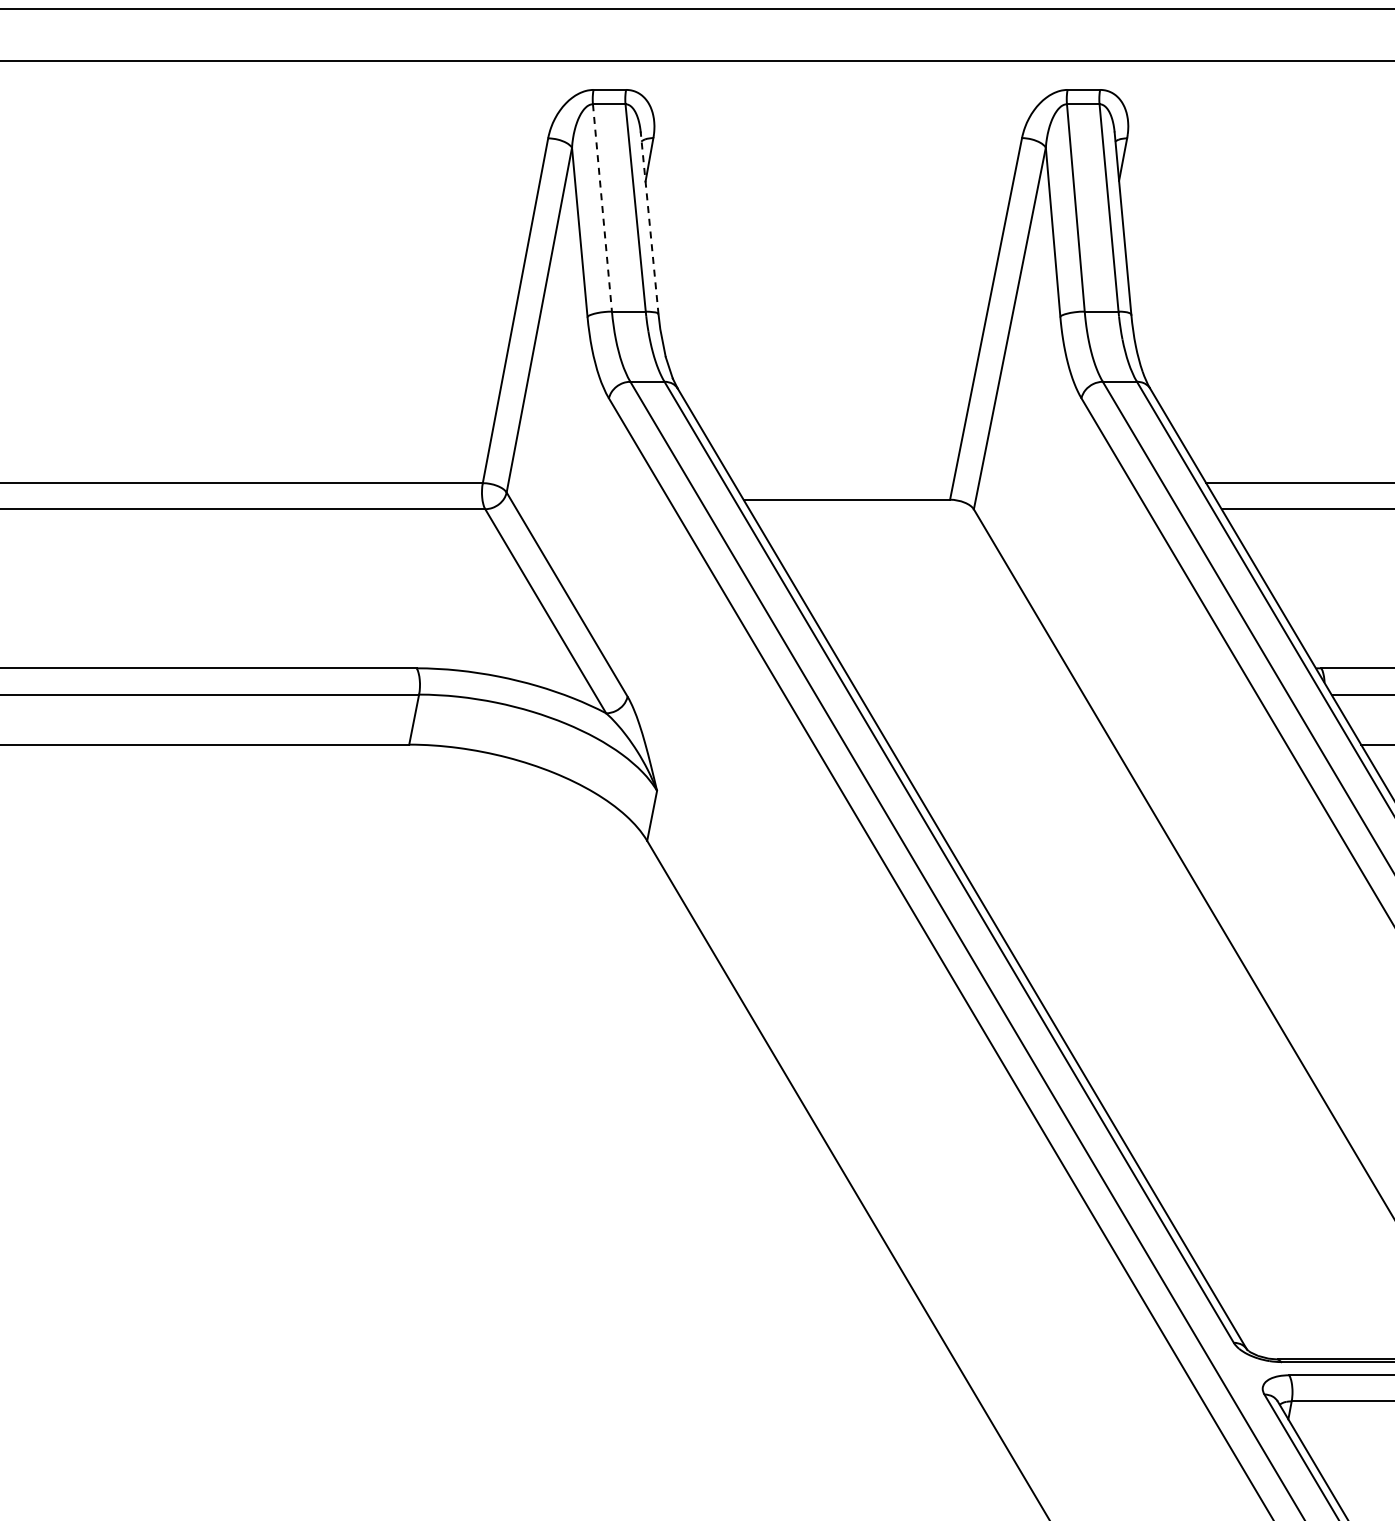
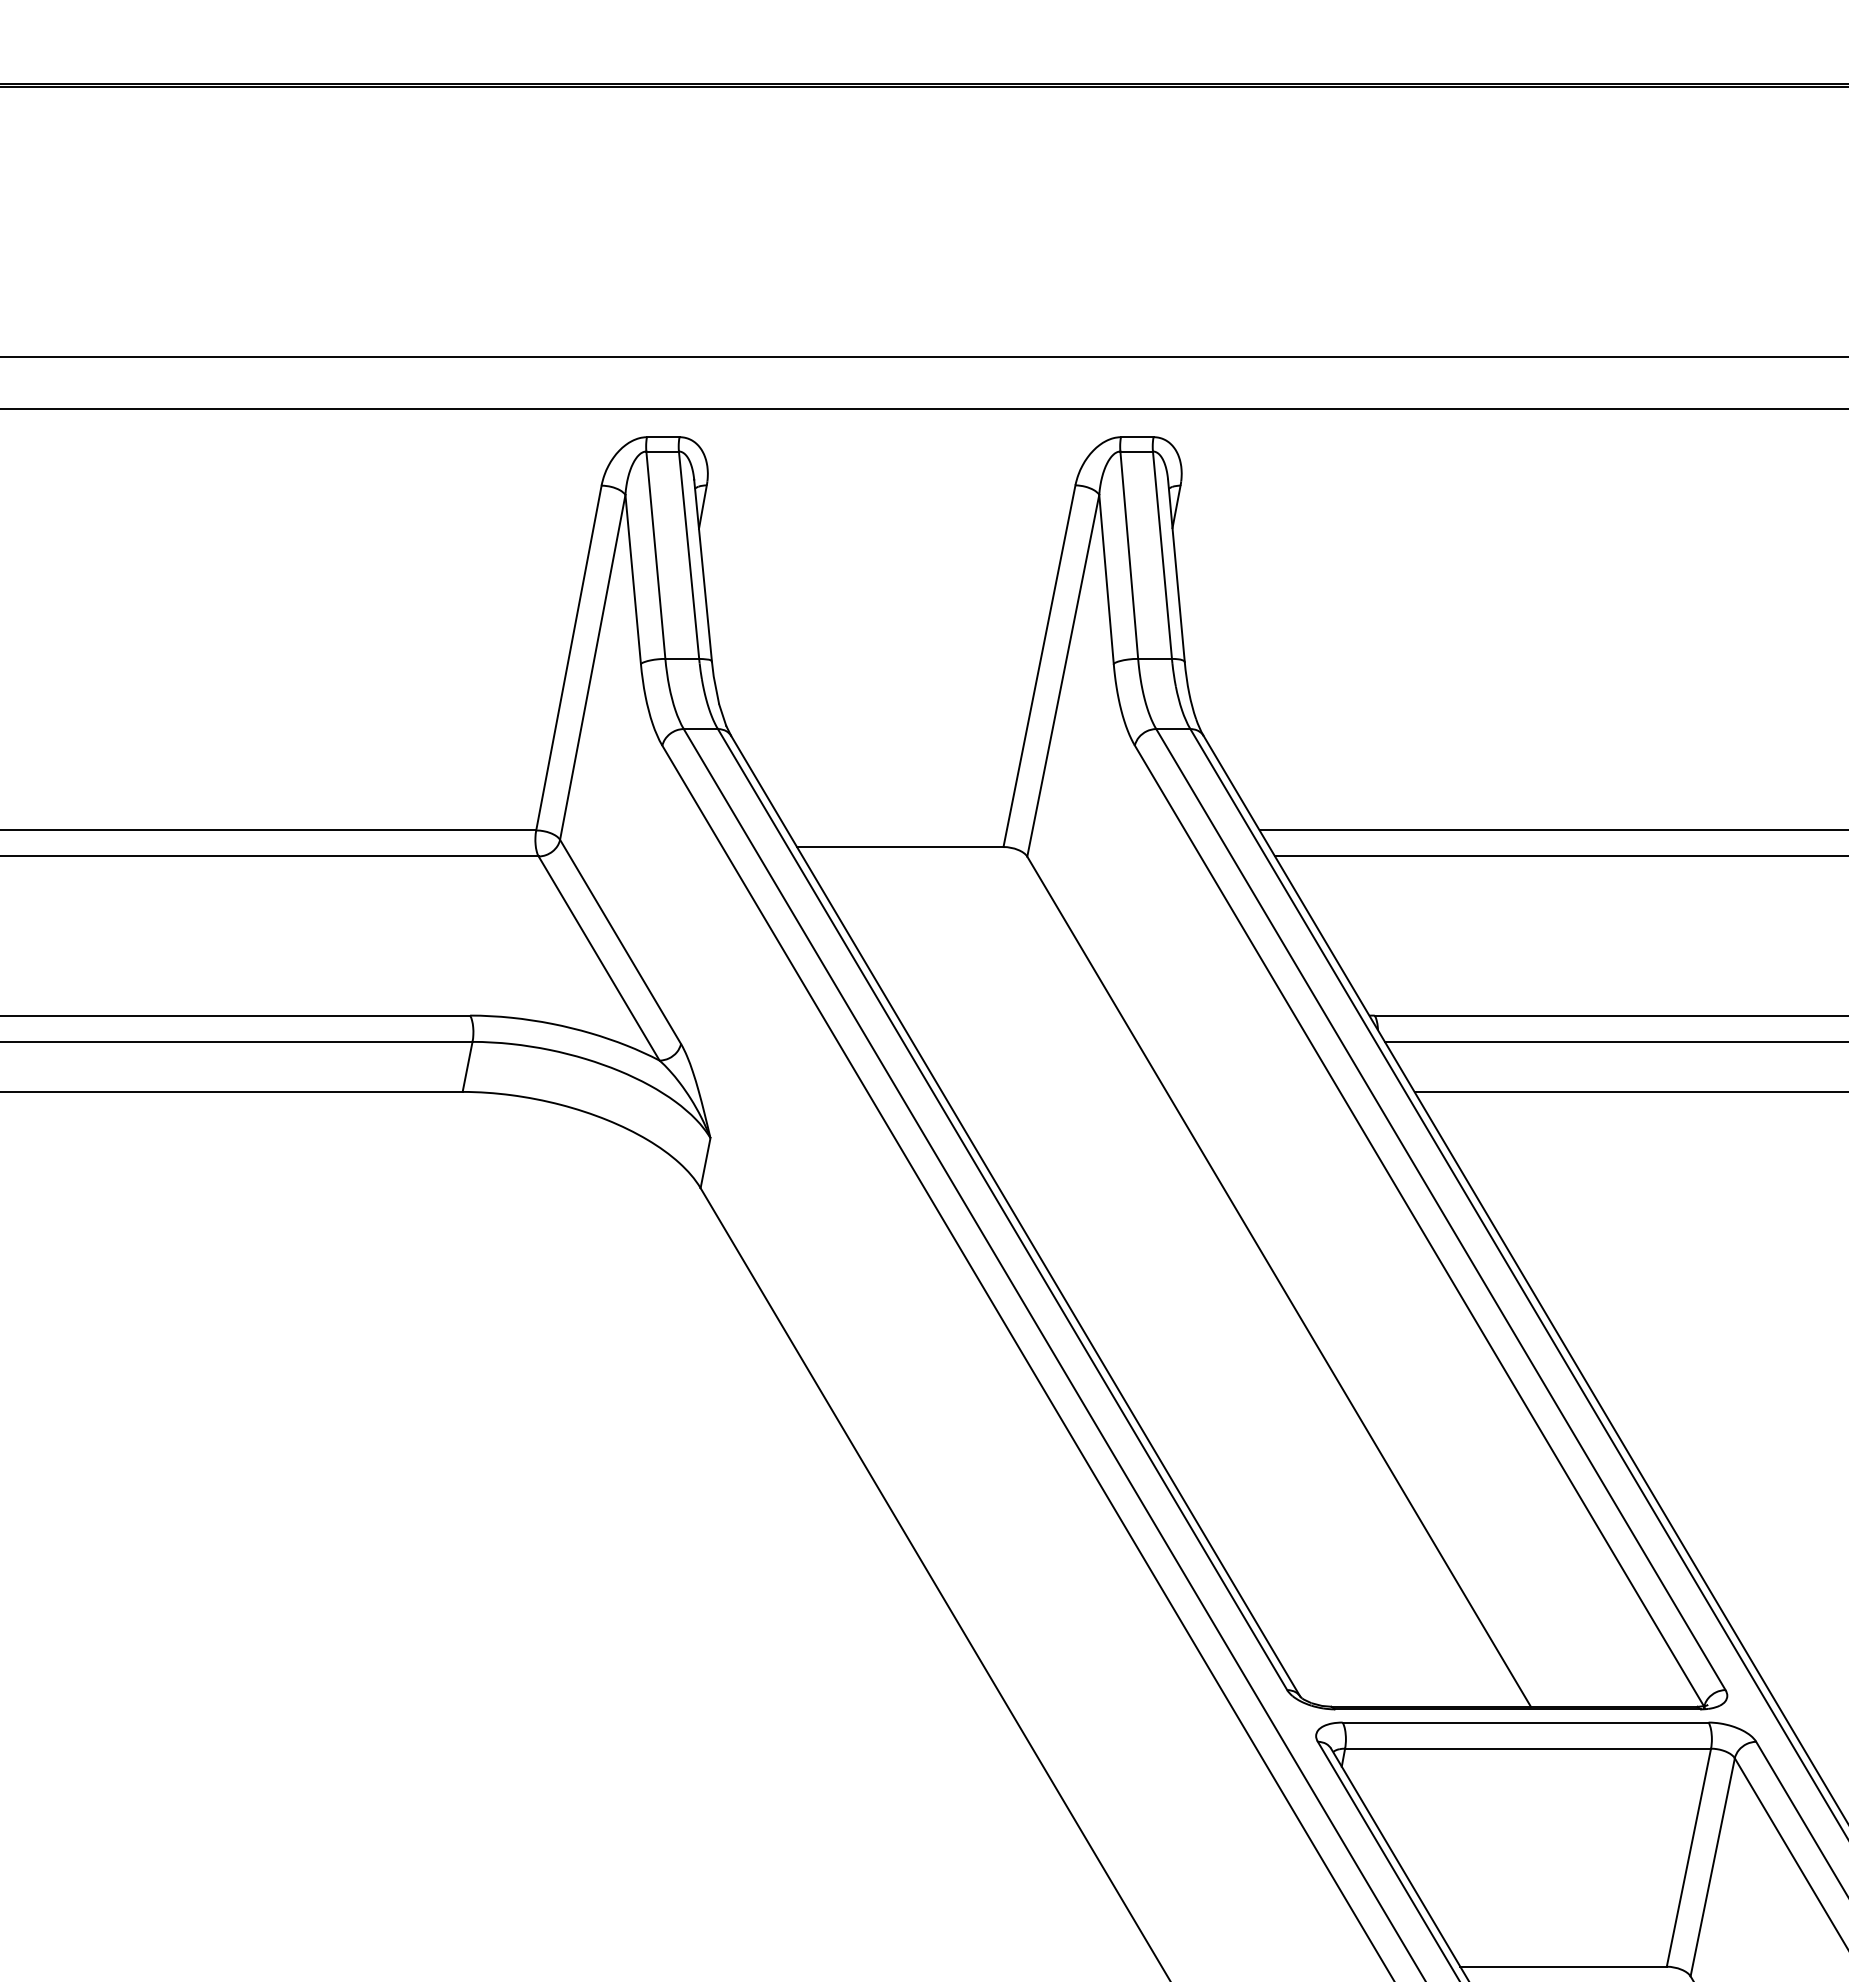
line: (602, 208) -> (655, 555), dashed -> solid
line: (650, 223) -> (703, 570), dashed -> solid

